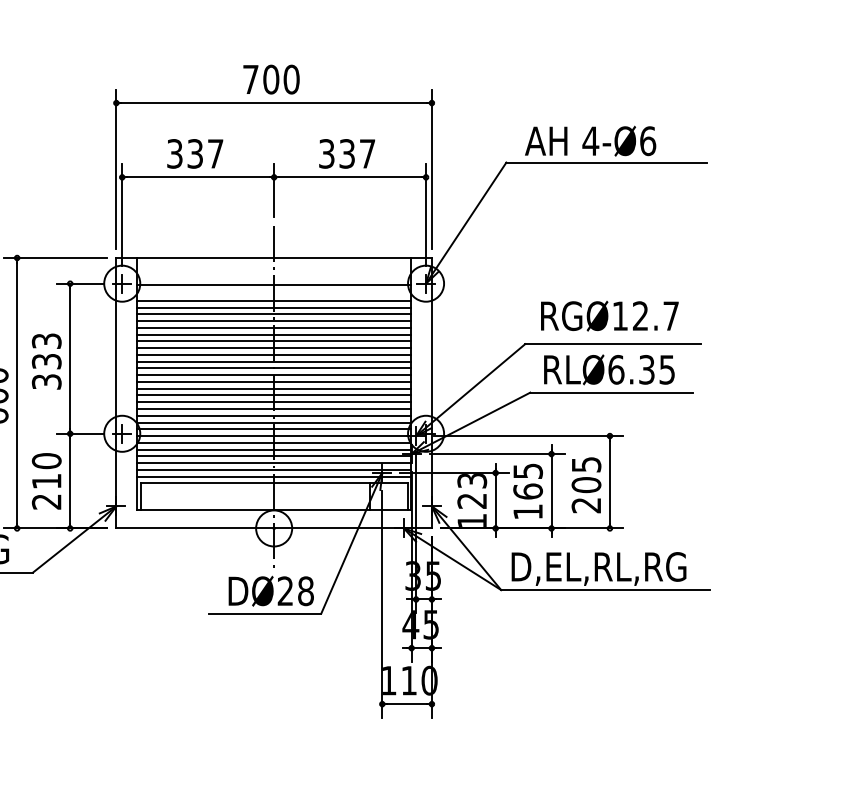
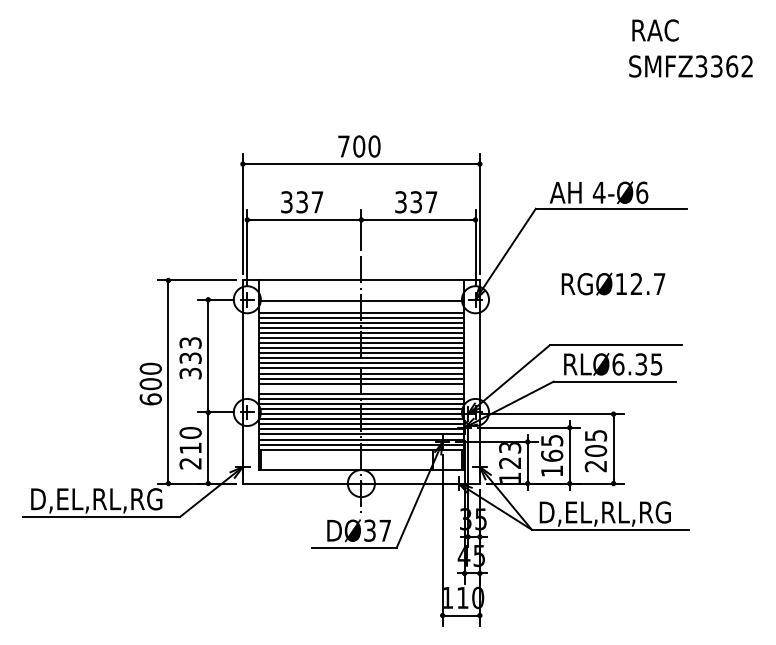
text: (609, 315) -> (613, 283), moved
line: (274, 401) -> (361, 388), removed
text: (295, 590) -> (377, 530), DØ28 -> DØ37

